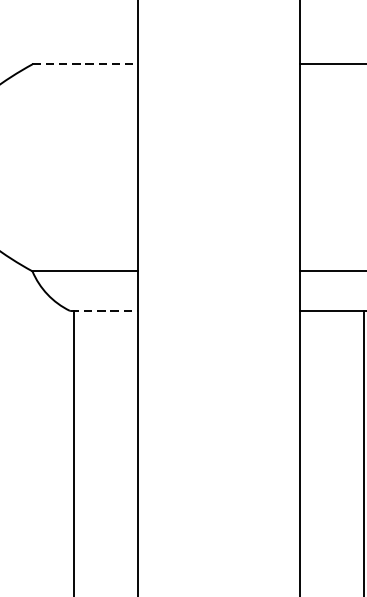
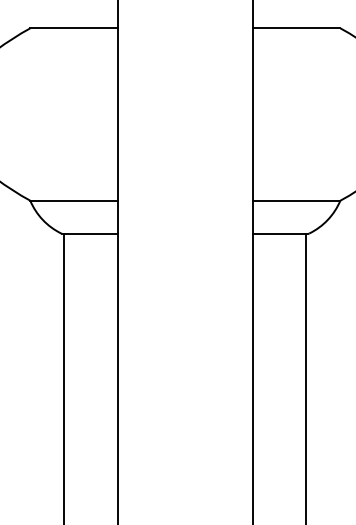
line: (85, 64) -> (74, 28), dashed -> solid
line: (104, 310) -> (90, 233), dashed -> solid

